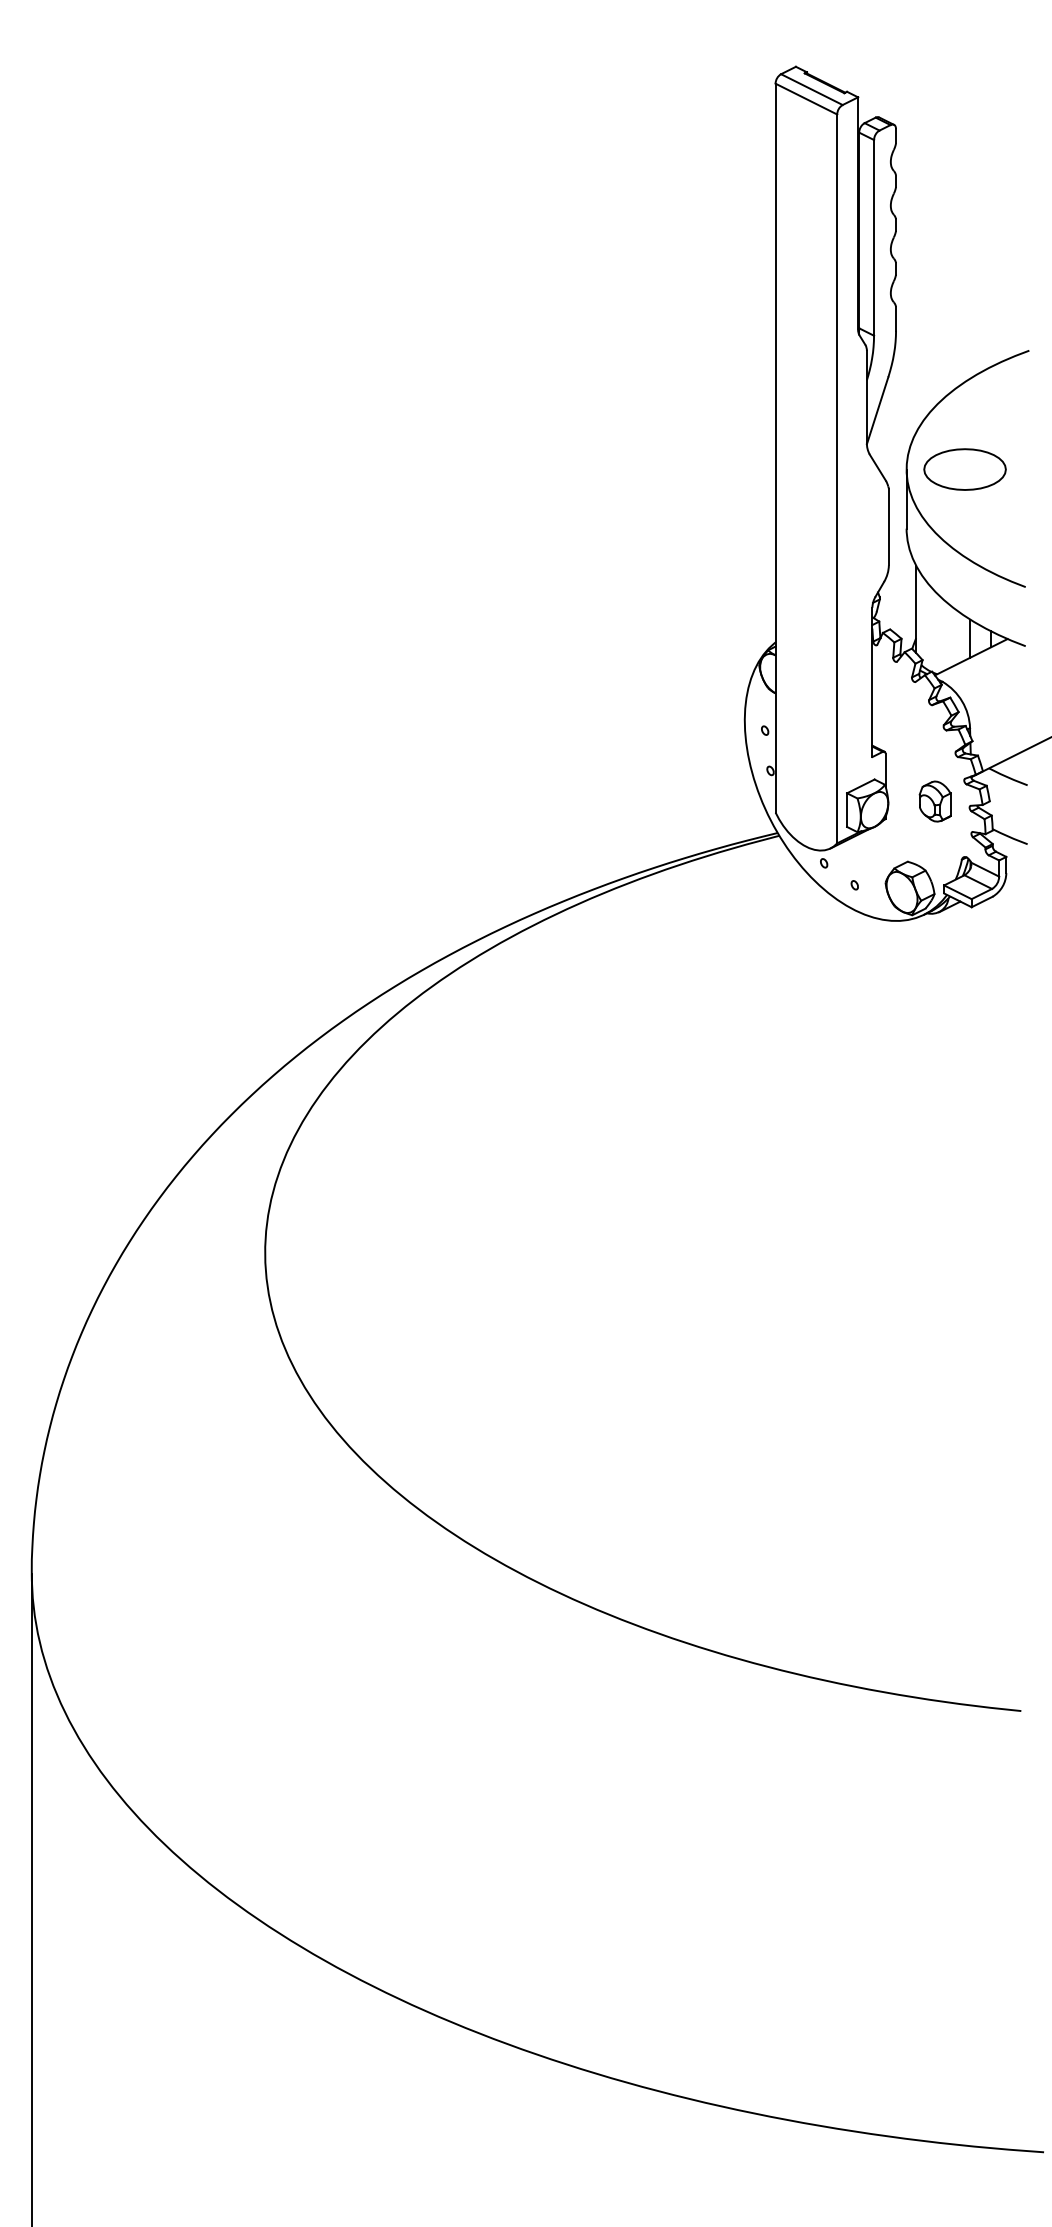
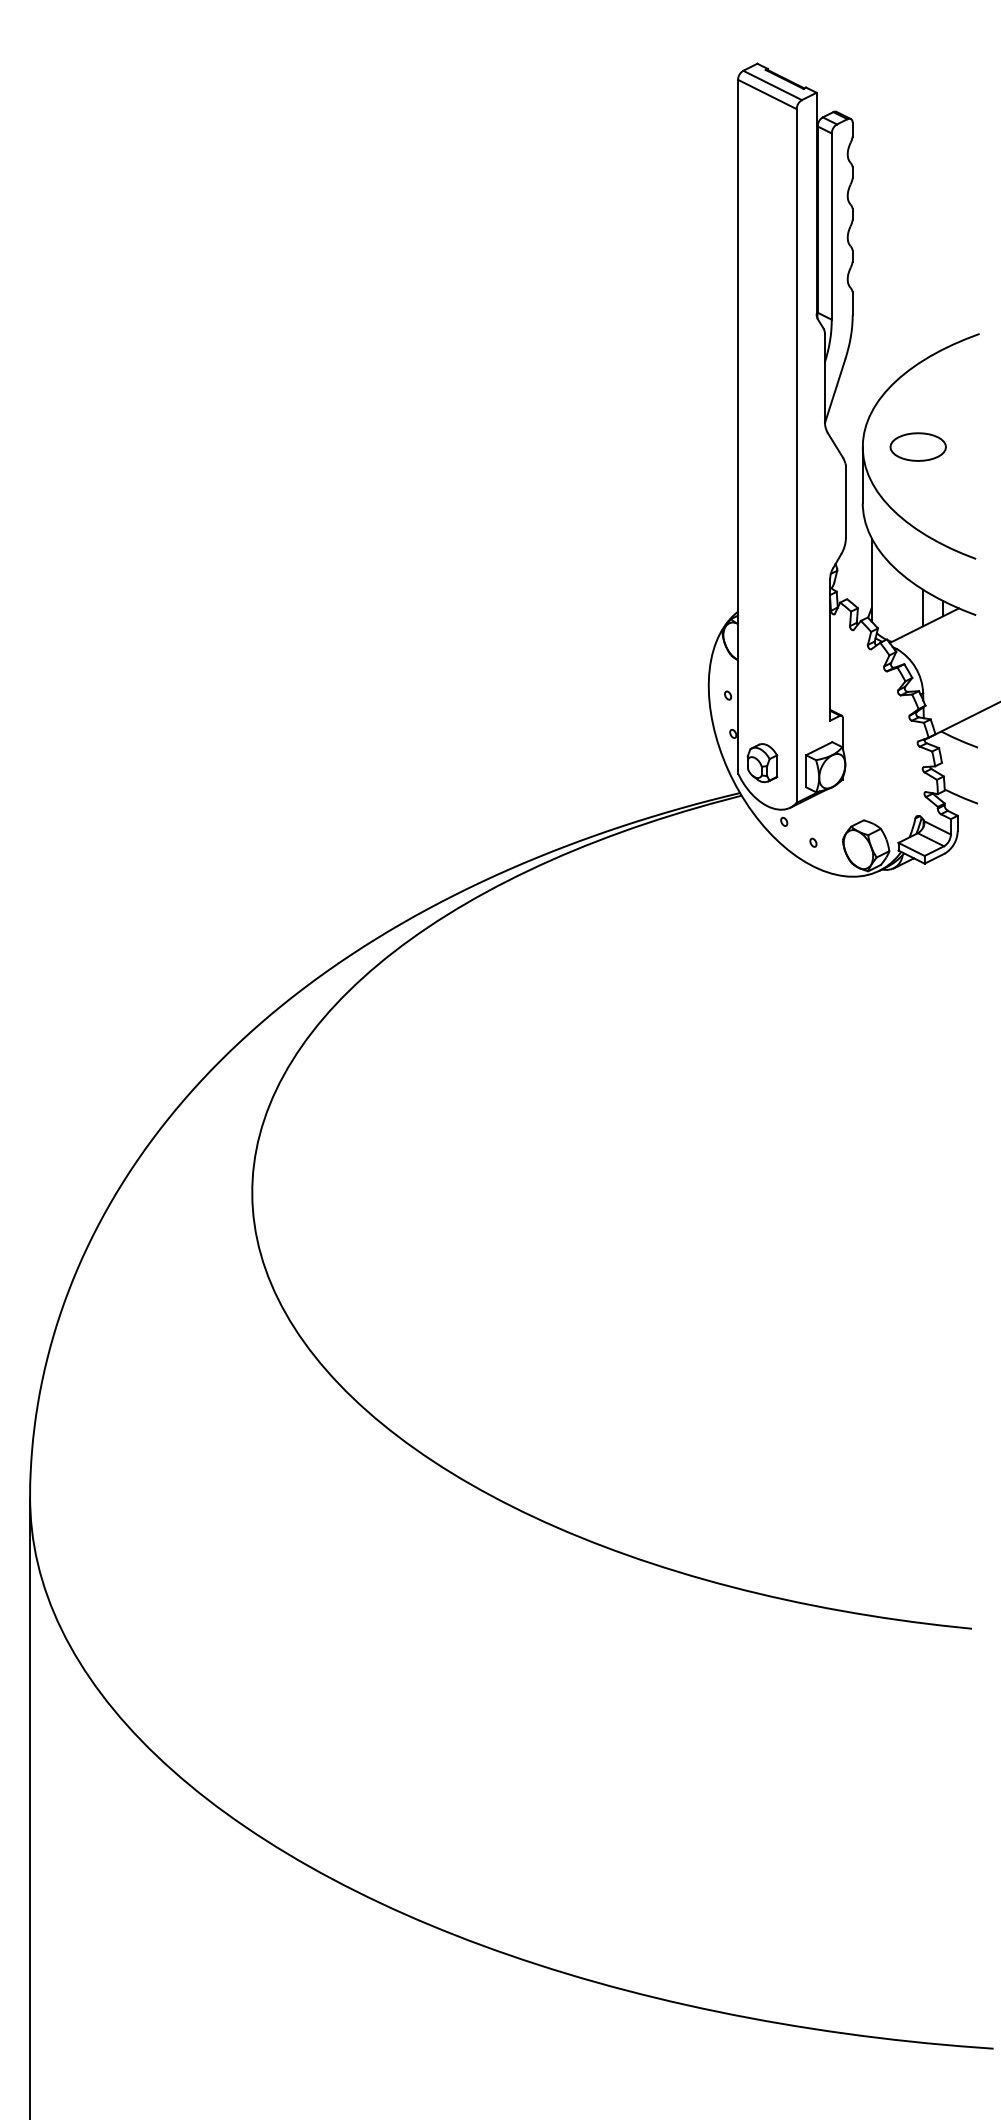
part: (964, 469) -> (917, 447), size x0.71
part: (934, 801) -> (761, 763), moved

